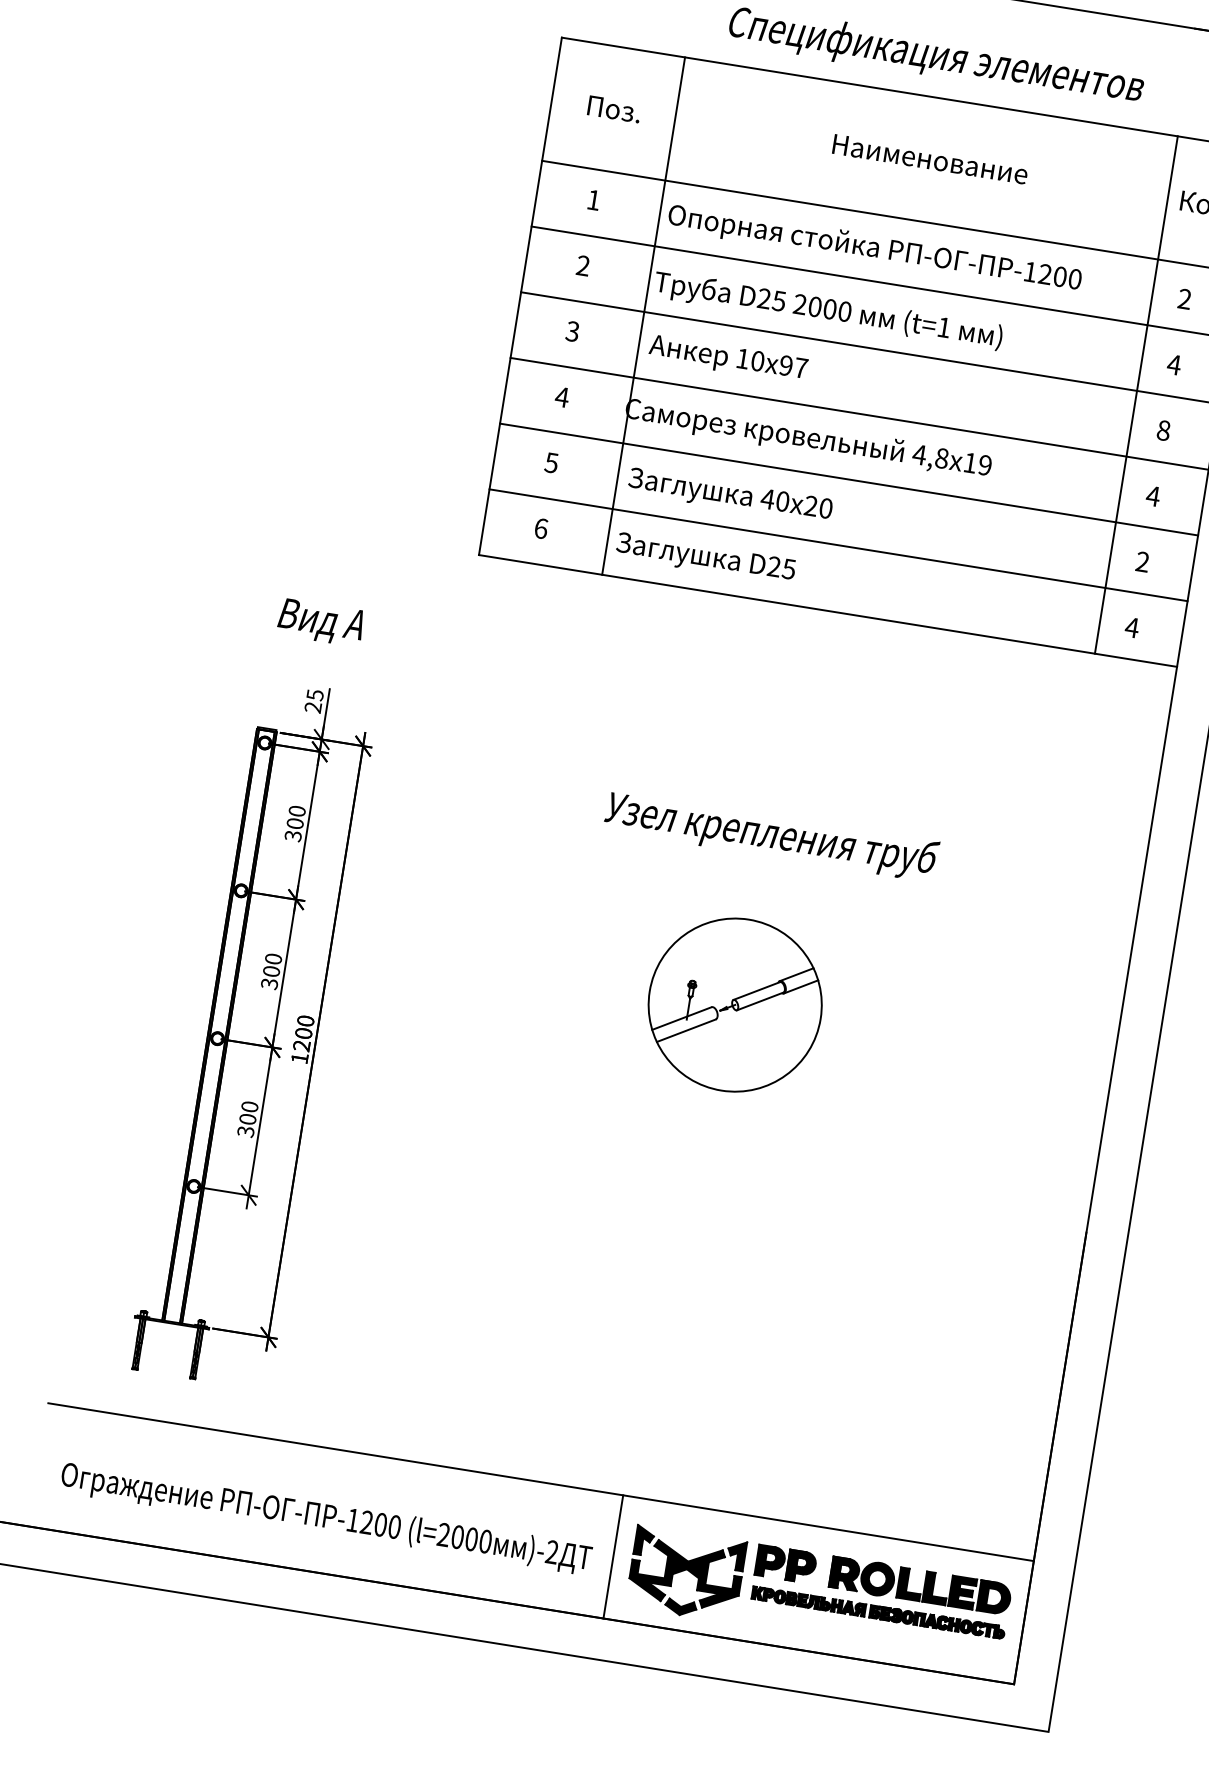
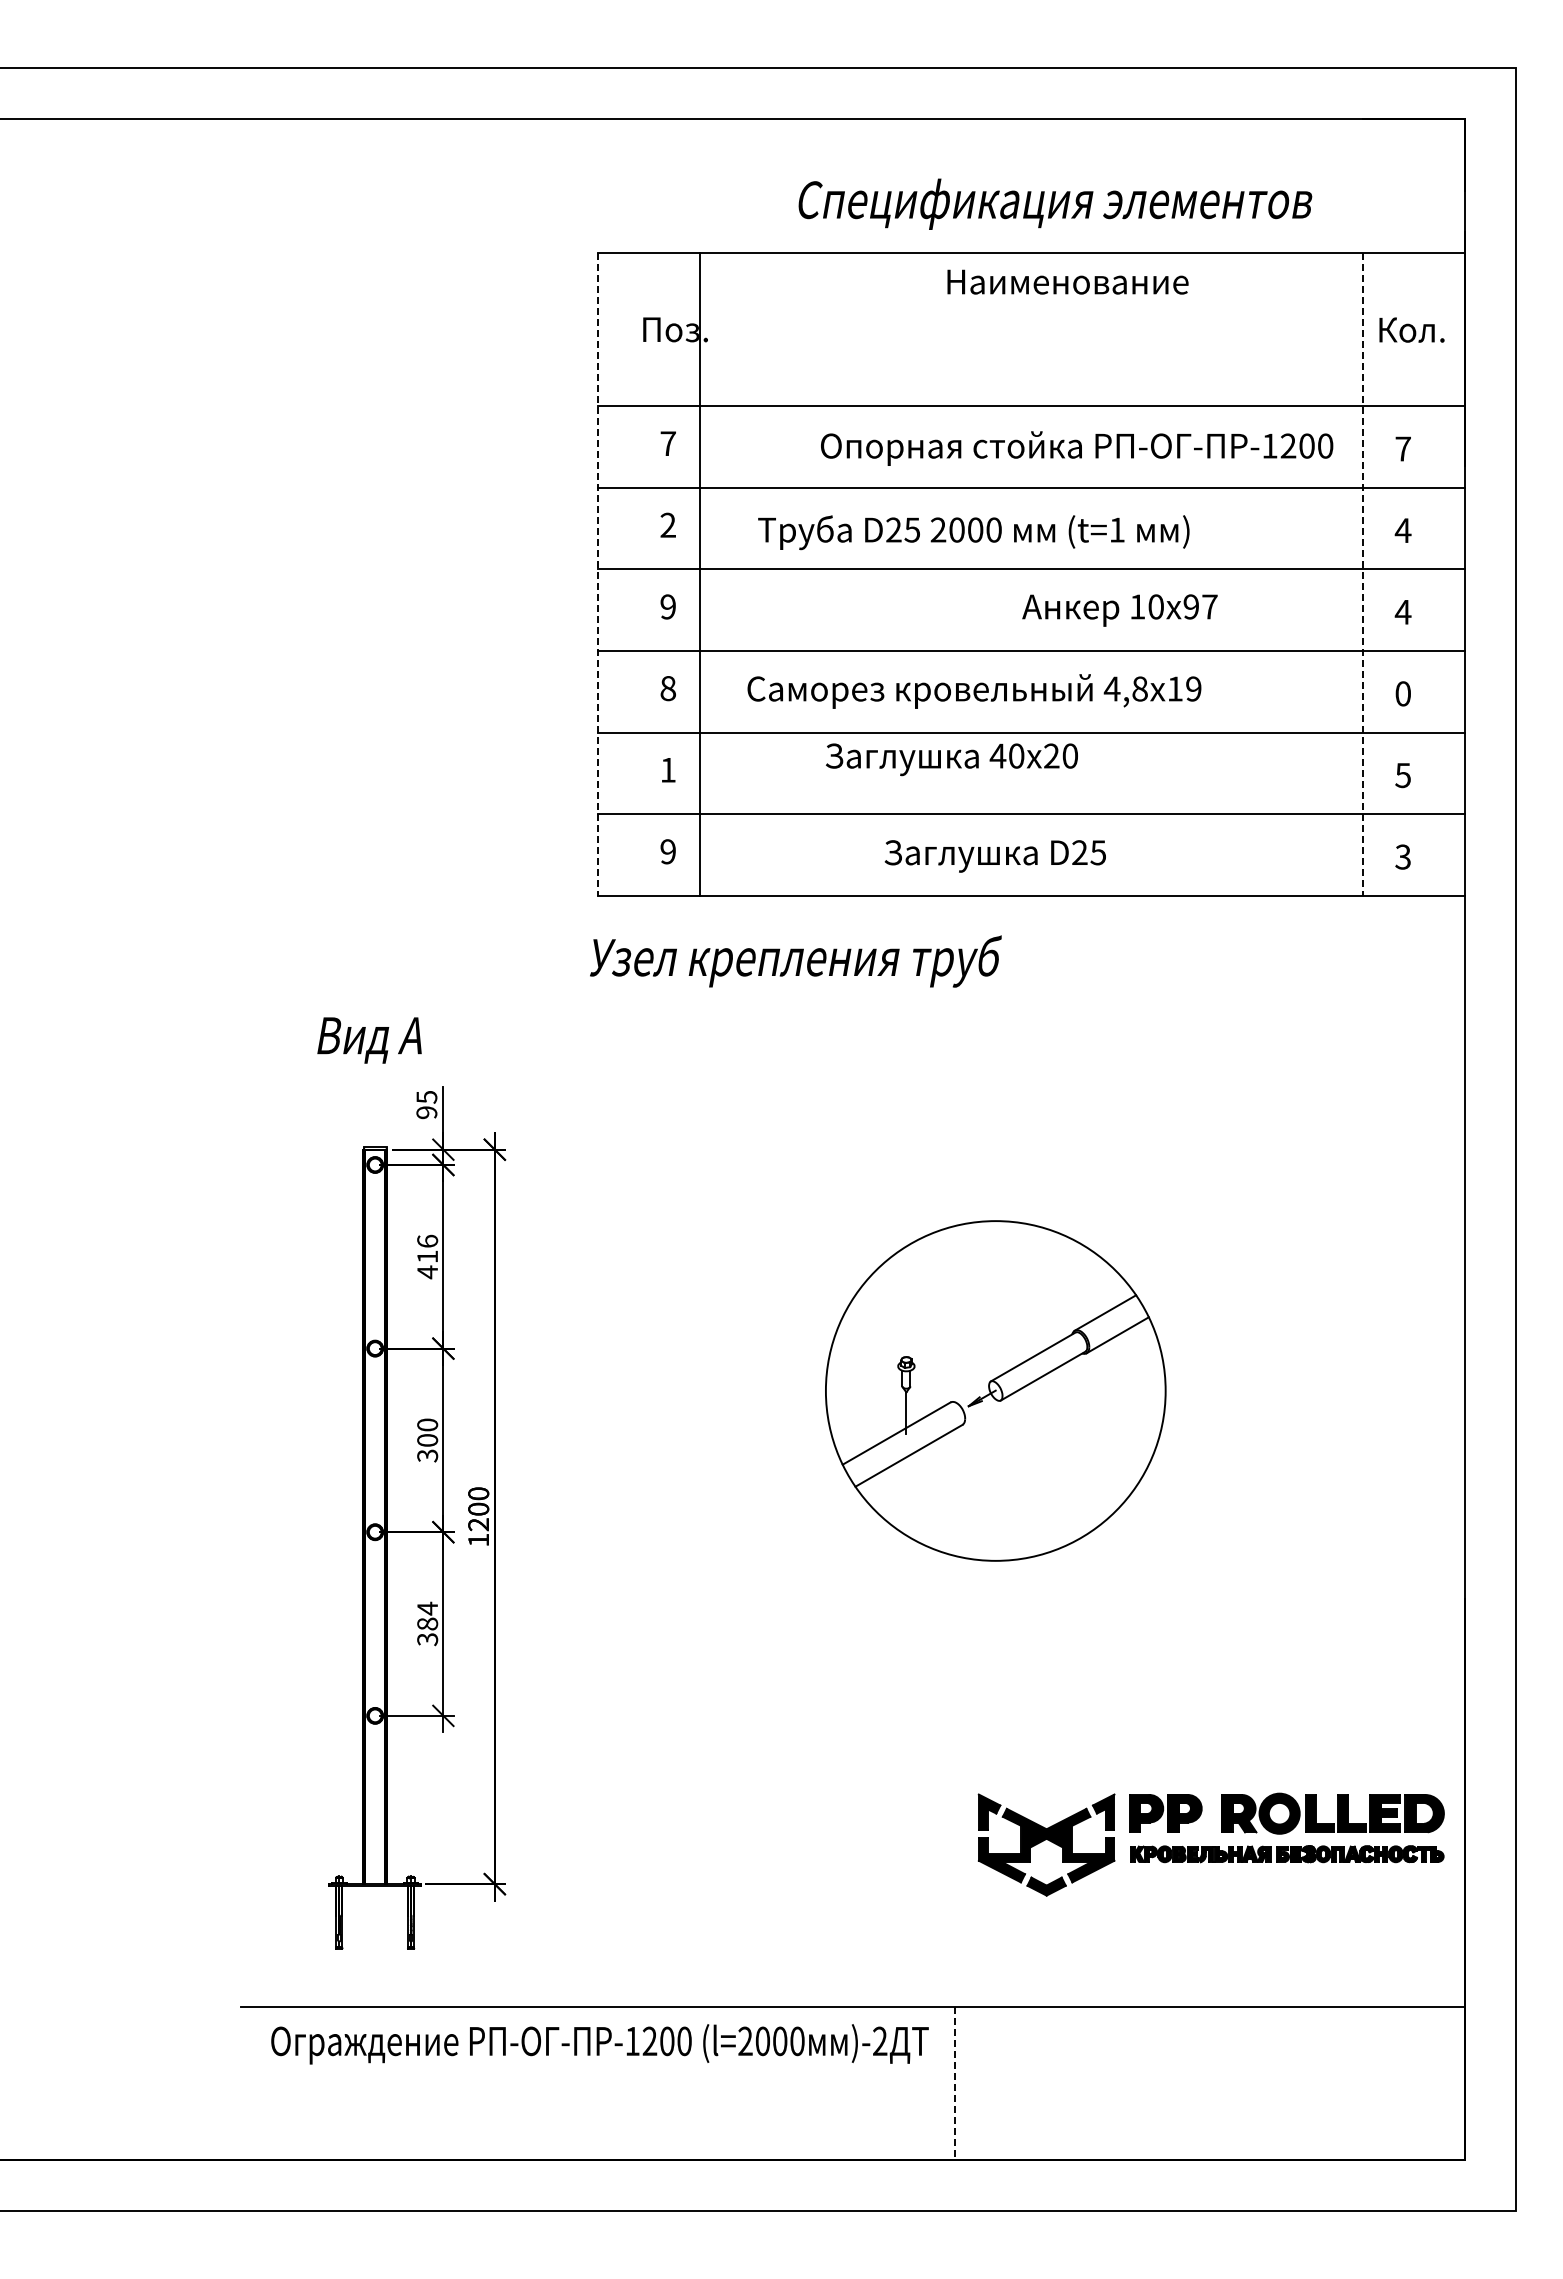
text: (930, 158) -> (1067, 281), moved
text: (593, 199) -> (667, 443), 1 -> 7
text: (875, 249) -> (1077, 448), moved
line: (520, 296) -> (598, 574), solid -> dashed
text: (1184, 298) -> (1402, 448), 2 -> 7
line: (643, 316) -> (700, 574), moved
text: (572, 331) -> (667, 606), 3 -> 9
text: (727, 359) -> (1119, 610), moved
line: (1136, 395) -> (1363, 574), solid -> dashed
text: (561, 397) -> (667, 688), 4 -> 8
text: (1163, 429) -> (1402, 611), 8 -> 4
text: (551, 463) -> (667, 770), 5 -> 1
text: (729, 495) -> (951, 759), moved
text: (1152, 495) -> (1402, 693), 4 -> 0
text: (541, 528) -> (668, 851), 6 -> 9
text: (705, 558) -> (994, 856), moved
text: (1142, 561) -> (1402, 775), 2 -> 5
text: (320, 622) -> (369, 1040), moved
text: (1131, 627) -> (1402, 856), 4 -> 3
text: (312, 707) -> (426, 1112), 25 -> 95
text: (295, 823) -> (427, 1256), 300 -> 416
text: (771, 836) -> (795, 961), moved
part: (735, 1005) -> (995, 1391), size x1.6
text: (248, 1112) -> (427, 1615), 300 -> 384
text: (325, 1518) -> (599, 2044), moved
line: (613, 1557) -> (955, 2083), solid -> dashed
part: (818, 1594) -> (1210, 1844), moved

